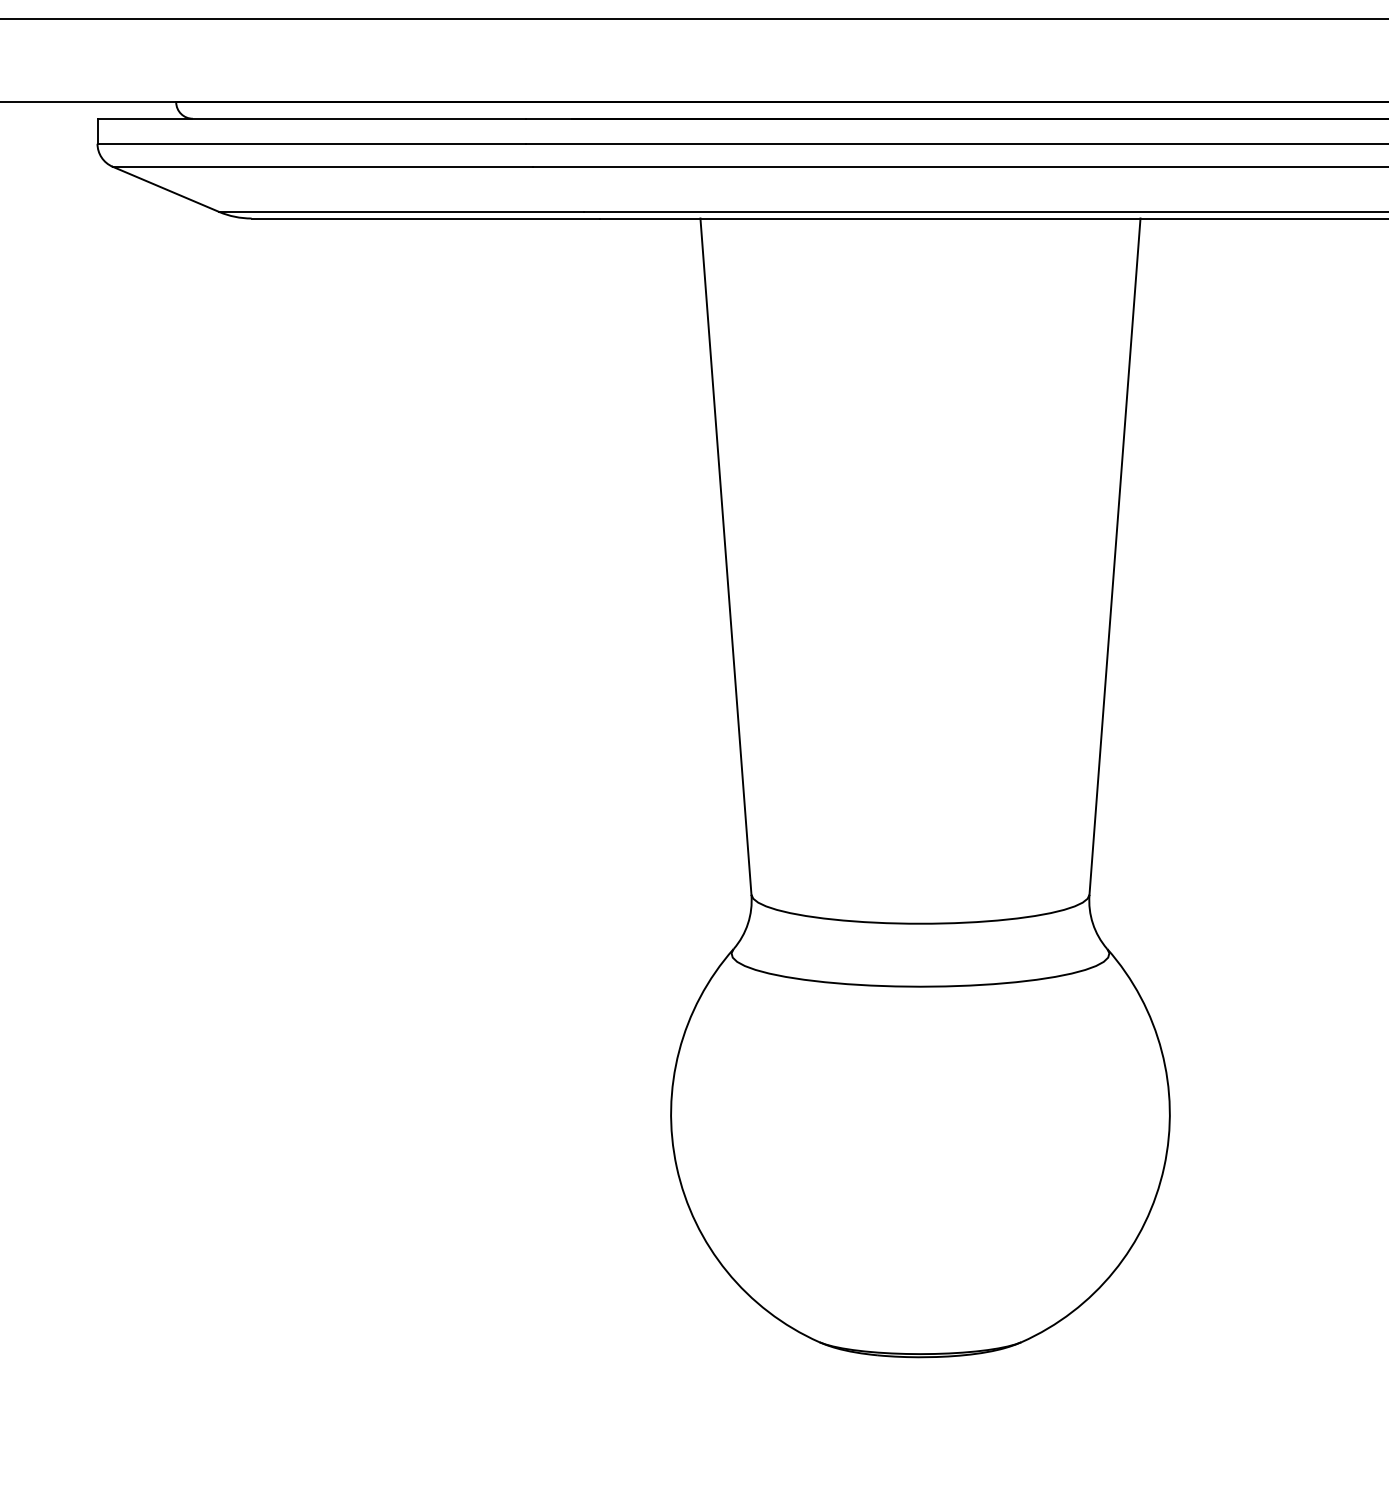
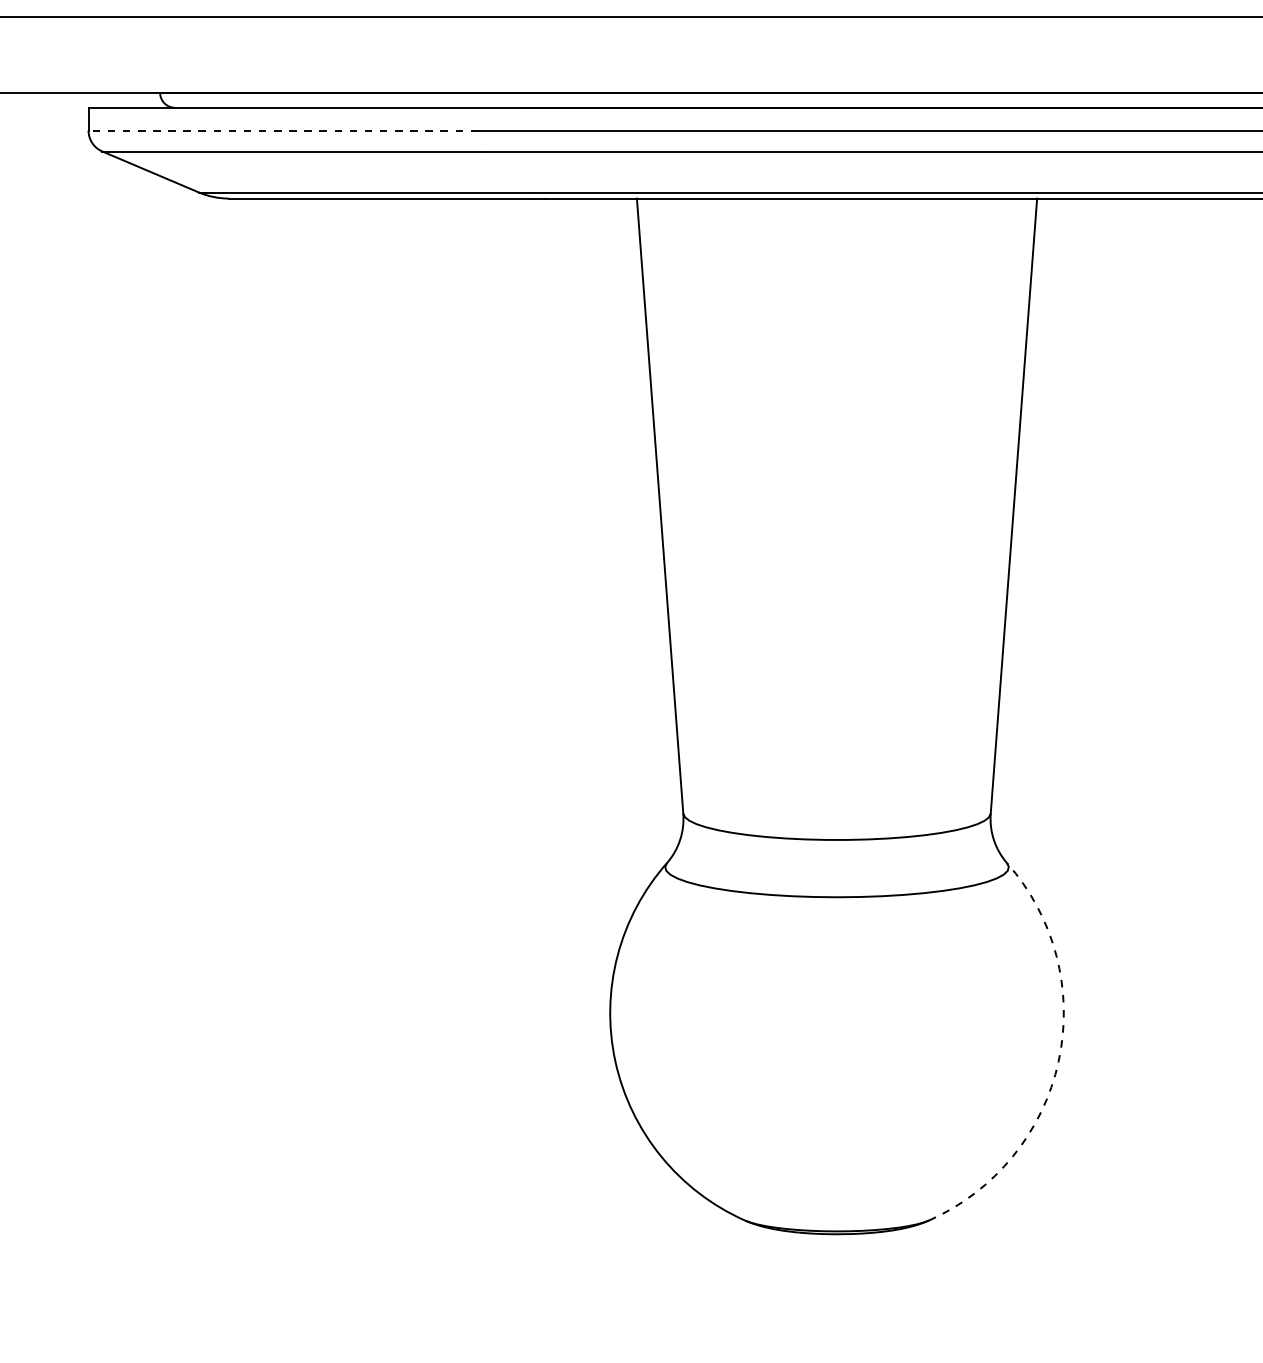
line: (311, 143) -> (283, 130), solid -> dashed
arc: (1163, 1167) -> (1058, 1061), solid -> dashed

